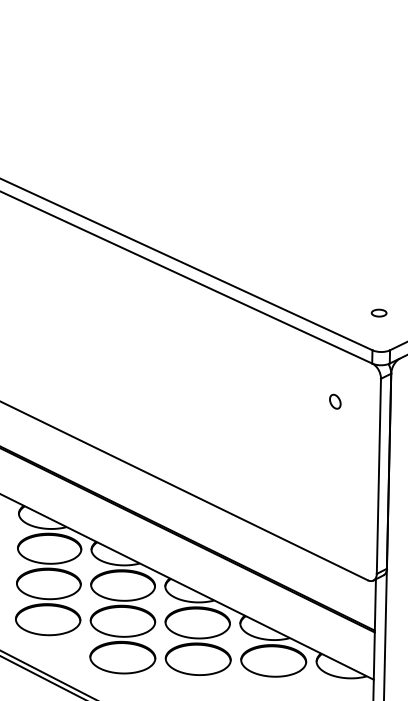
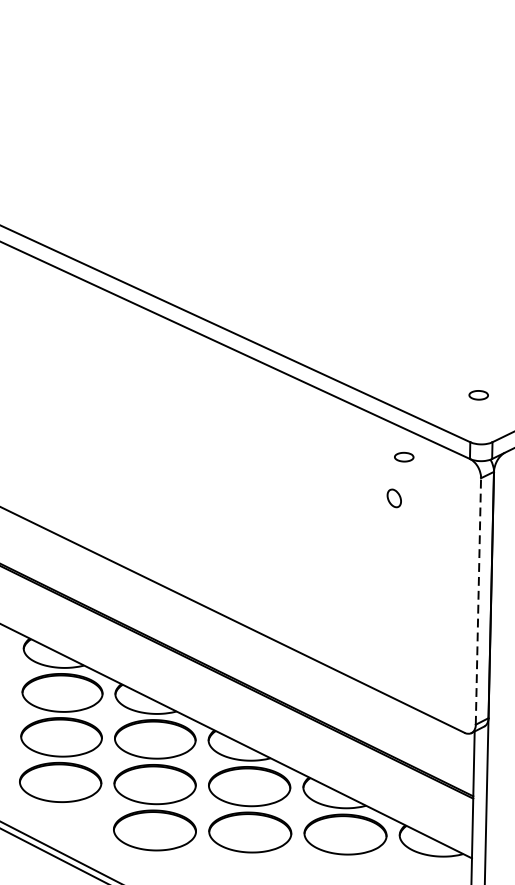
part: (319, 361) -> (403, 456), added
part: (335, 401) -> (394, 498), moved
line: (378, 476) -> (477, 601), solid -> dashed

